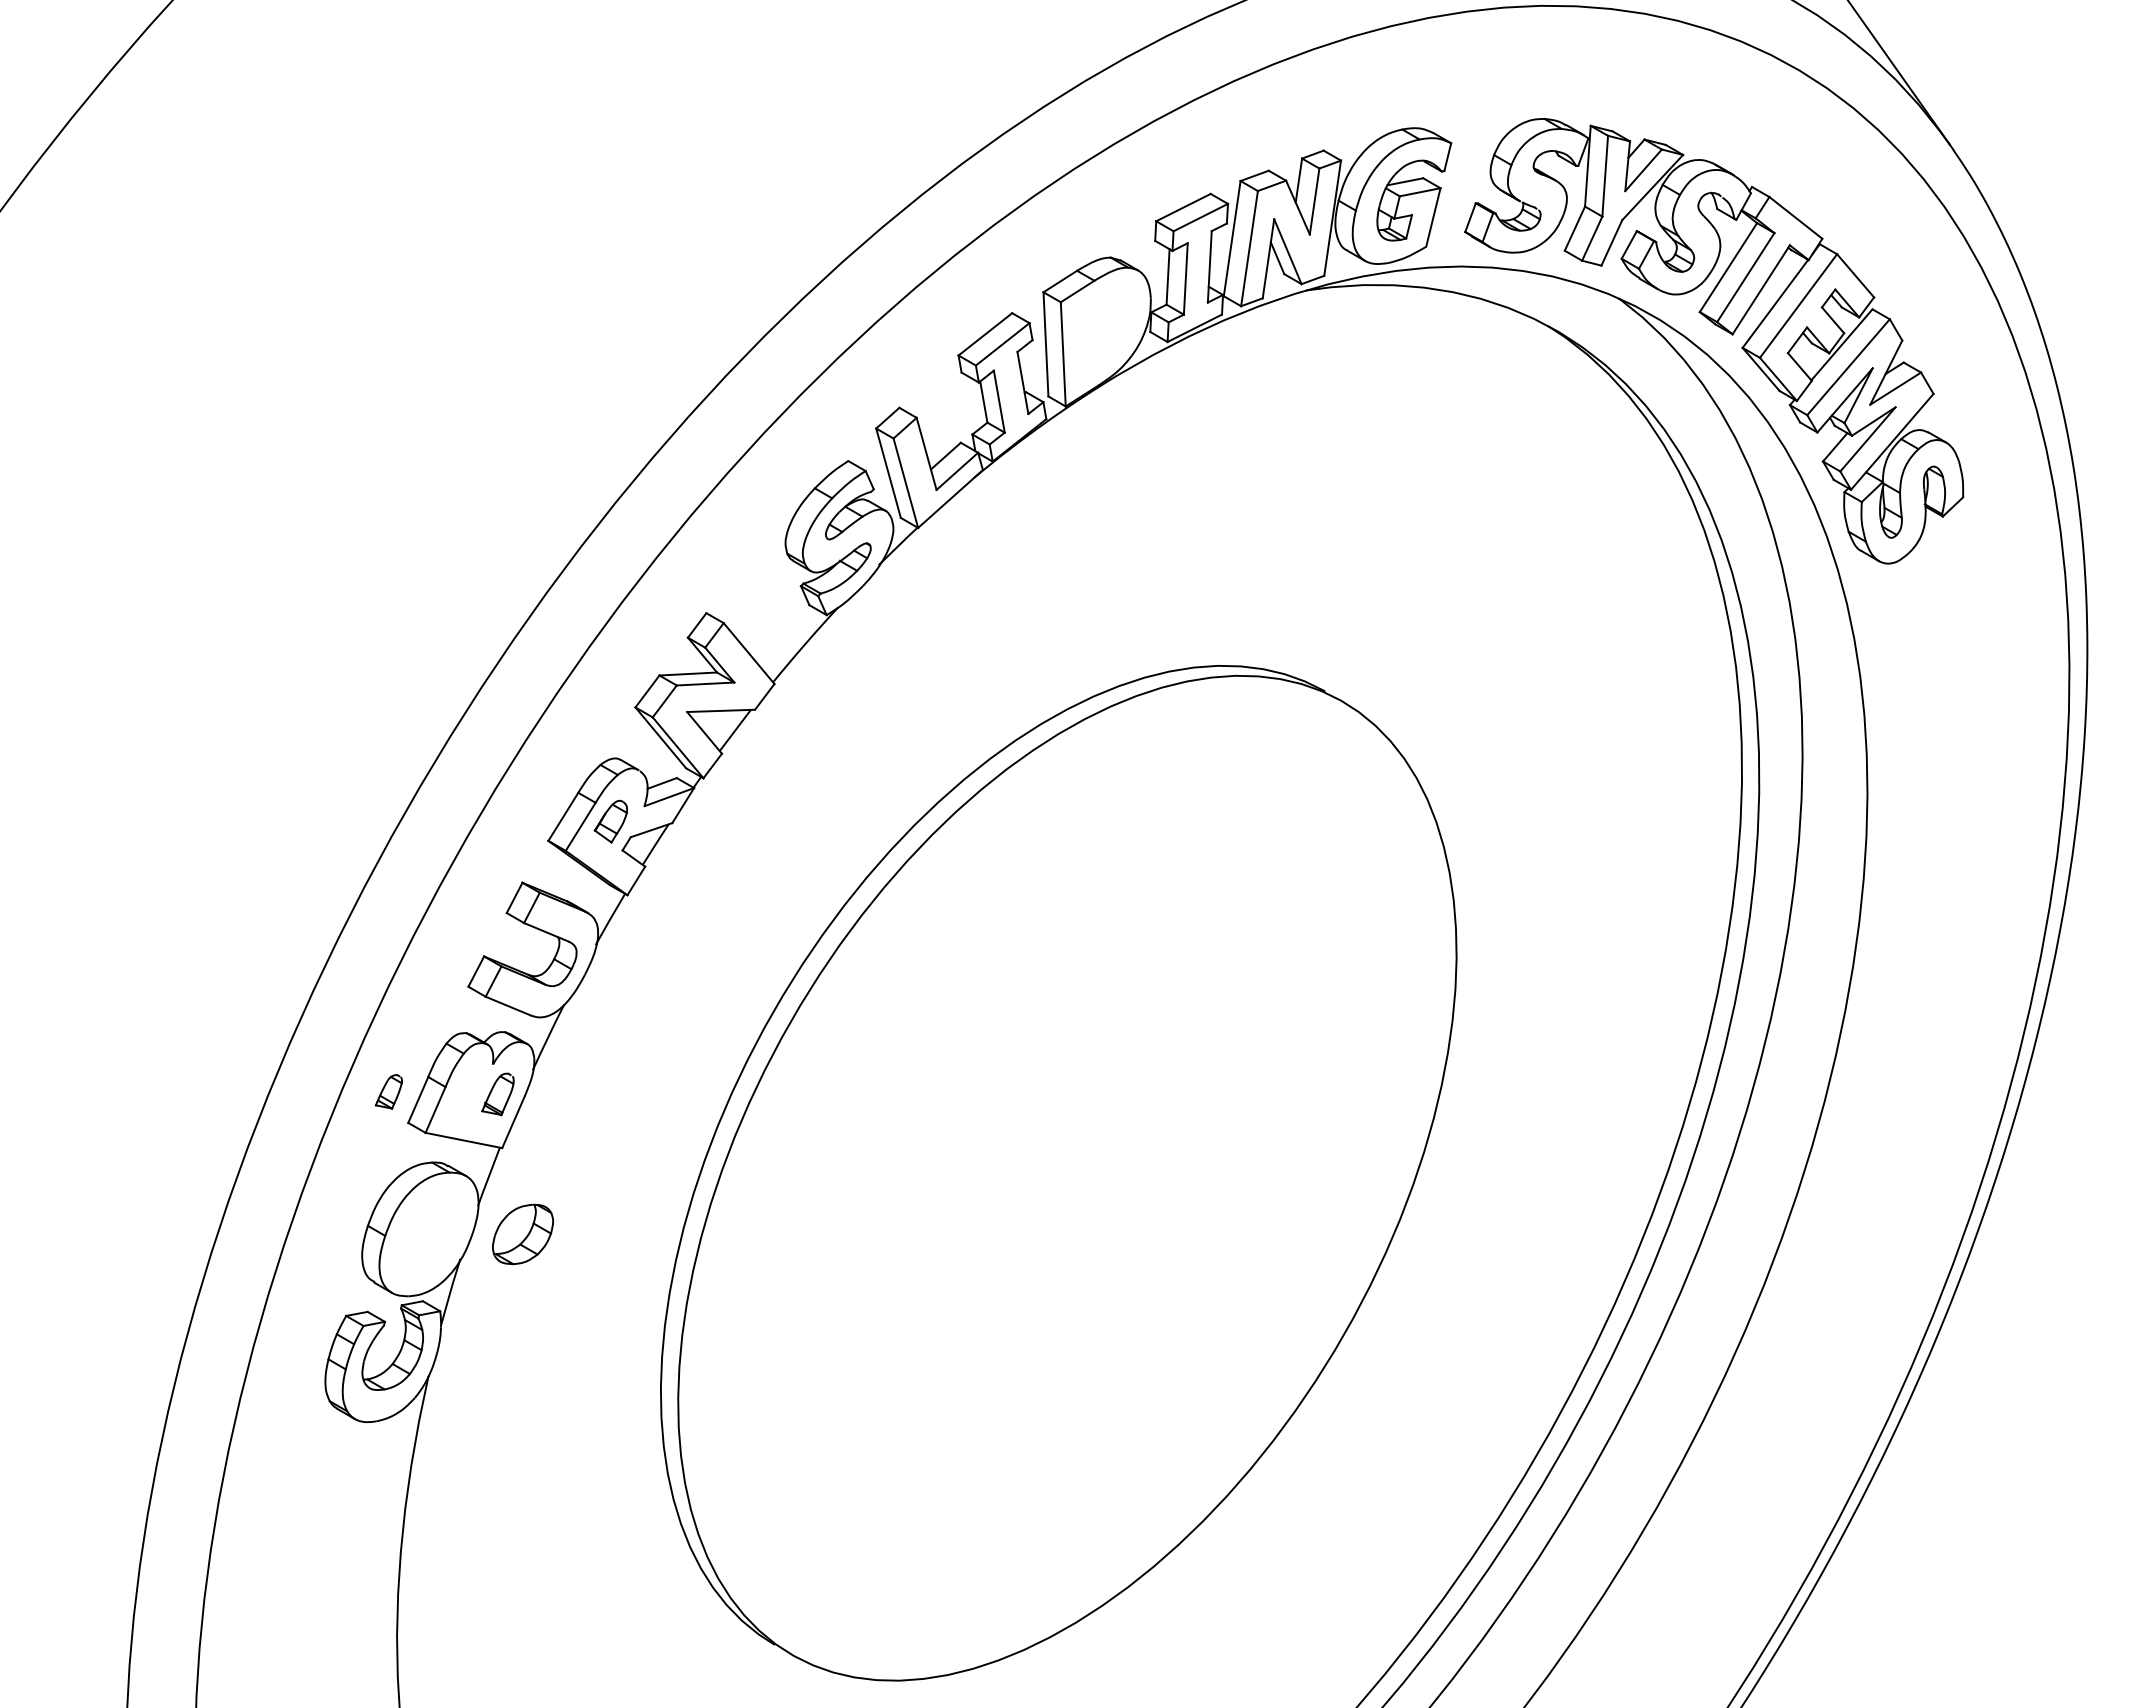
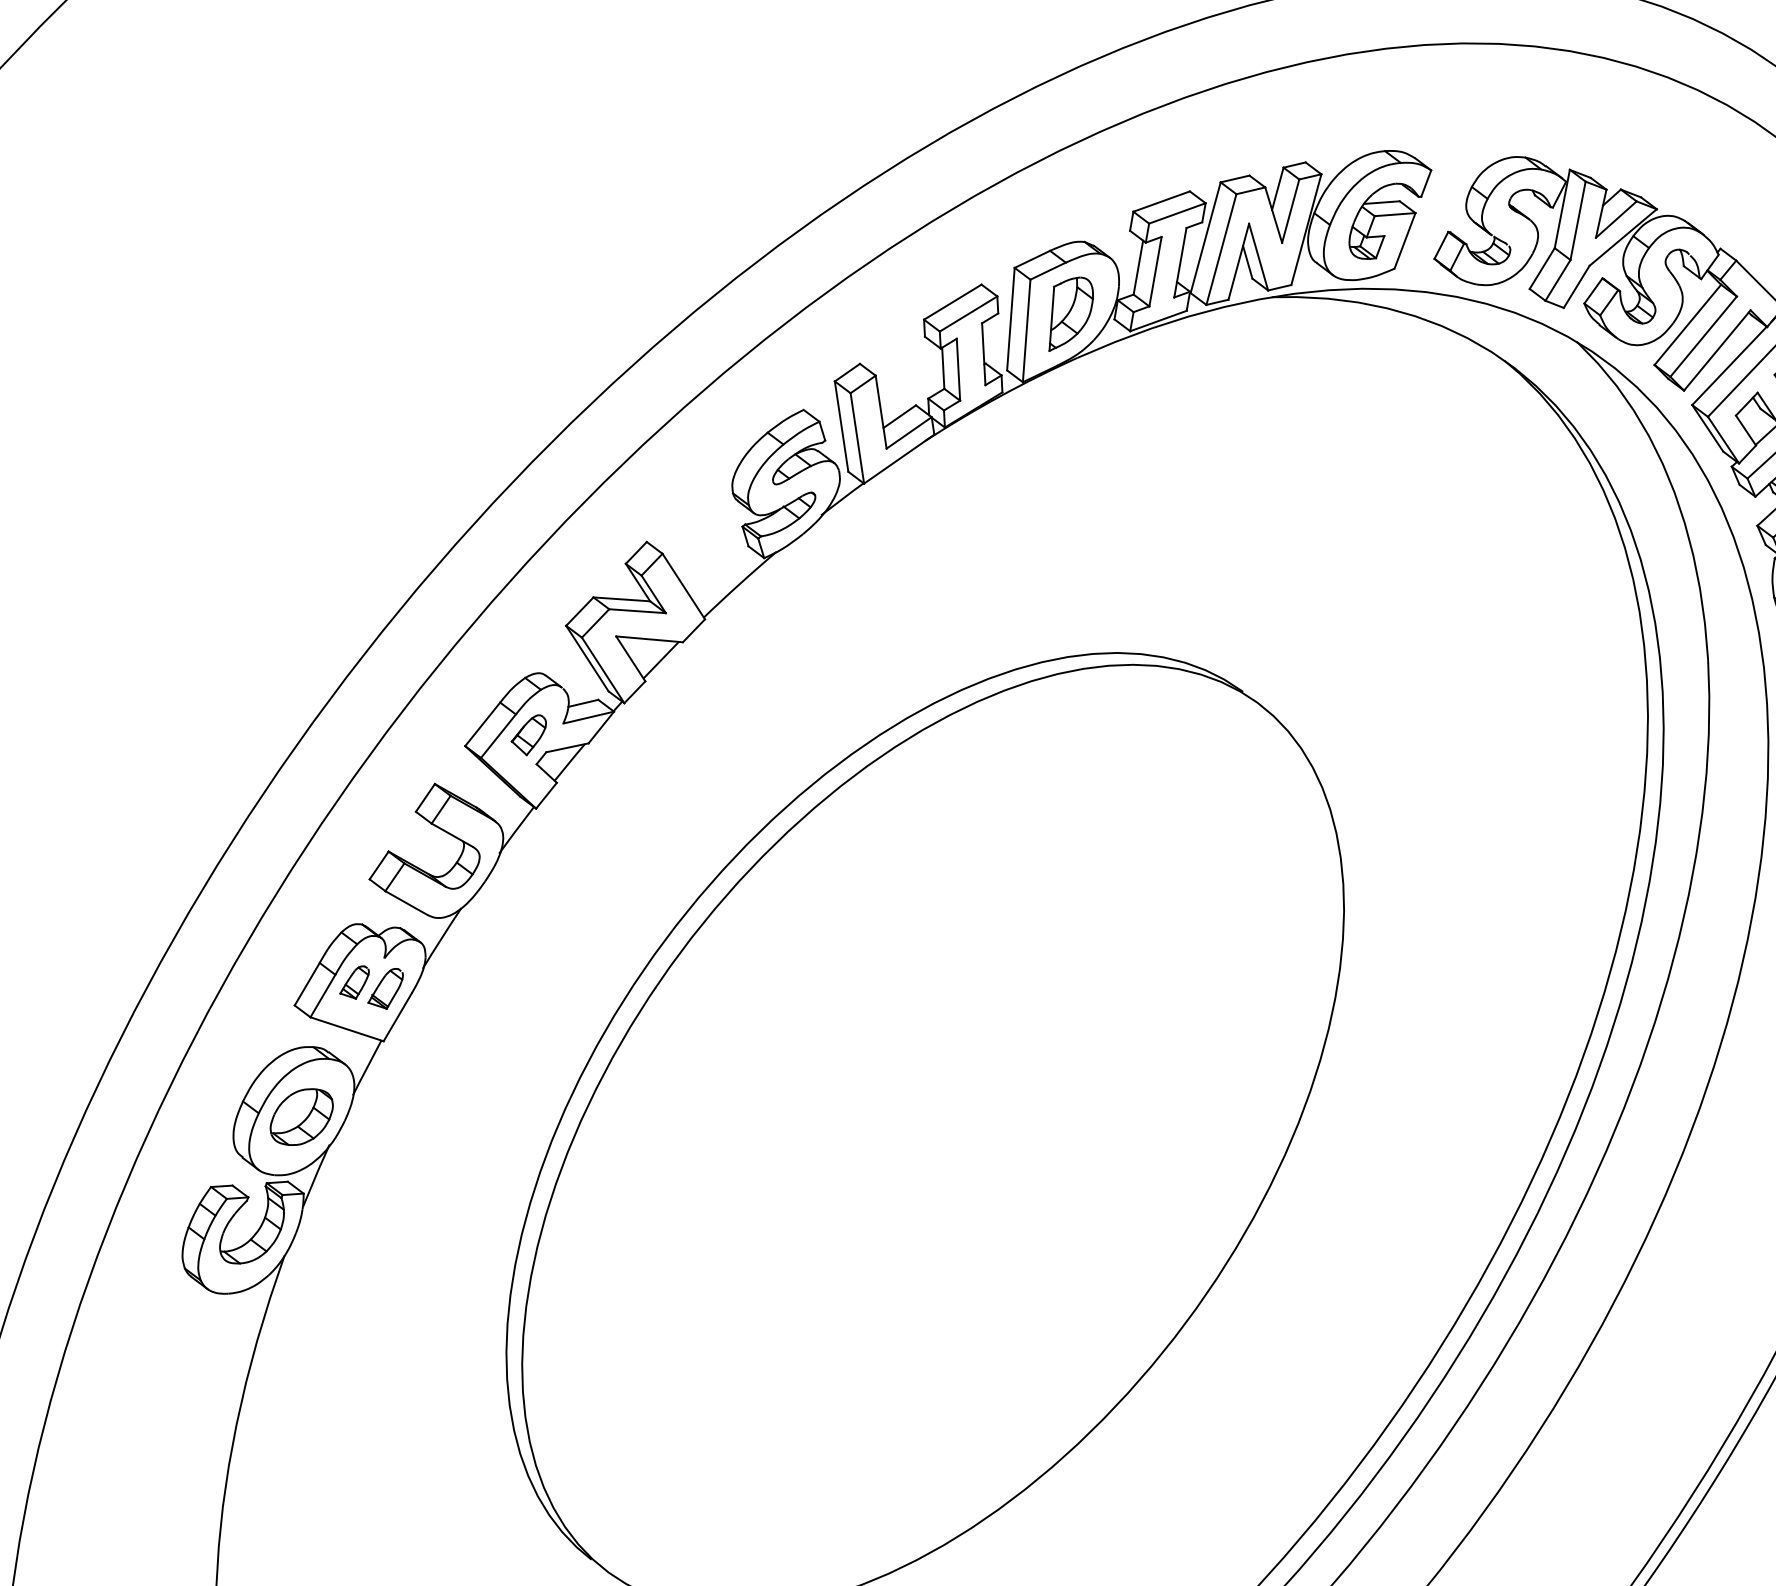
part: (1105, 332) -> (1070, 314), added
part: (388, 1091) -> (354, 981), moved
part: (522, 1234) -> (301, 1117), moved

